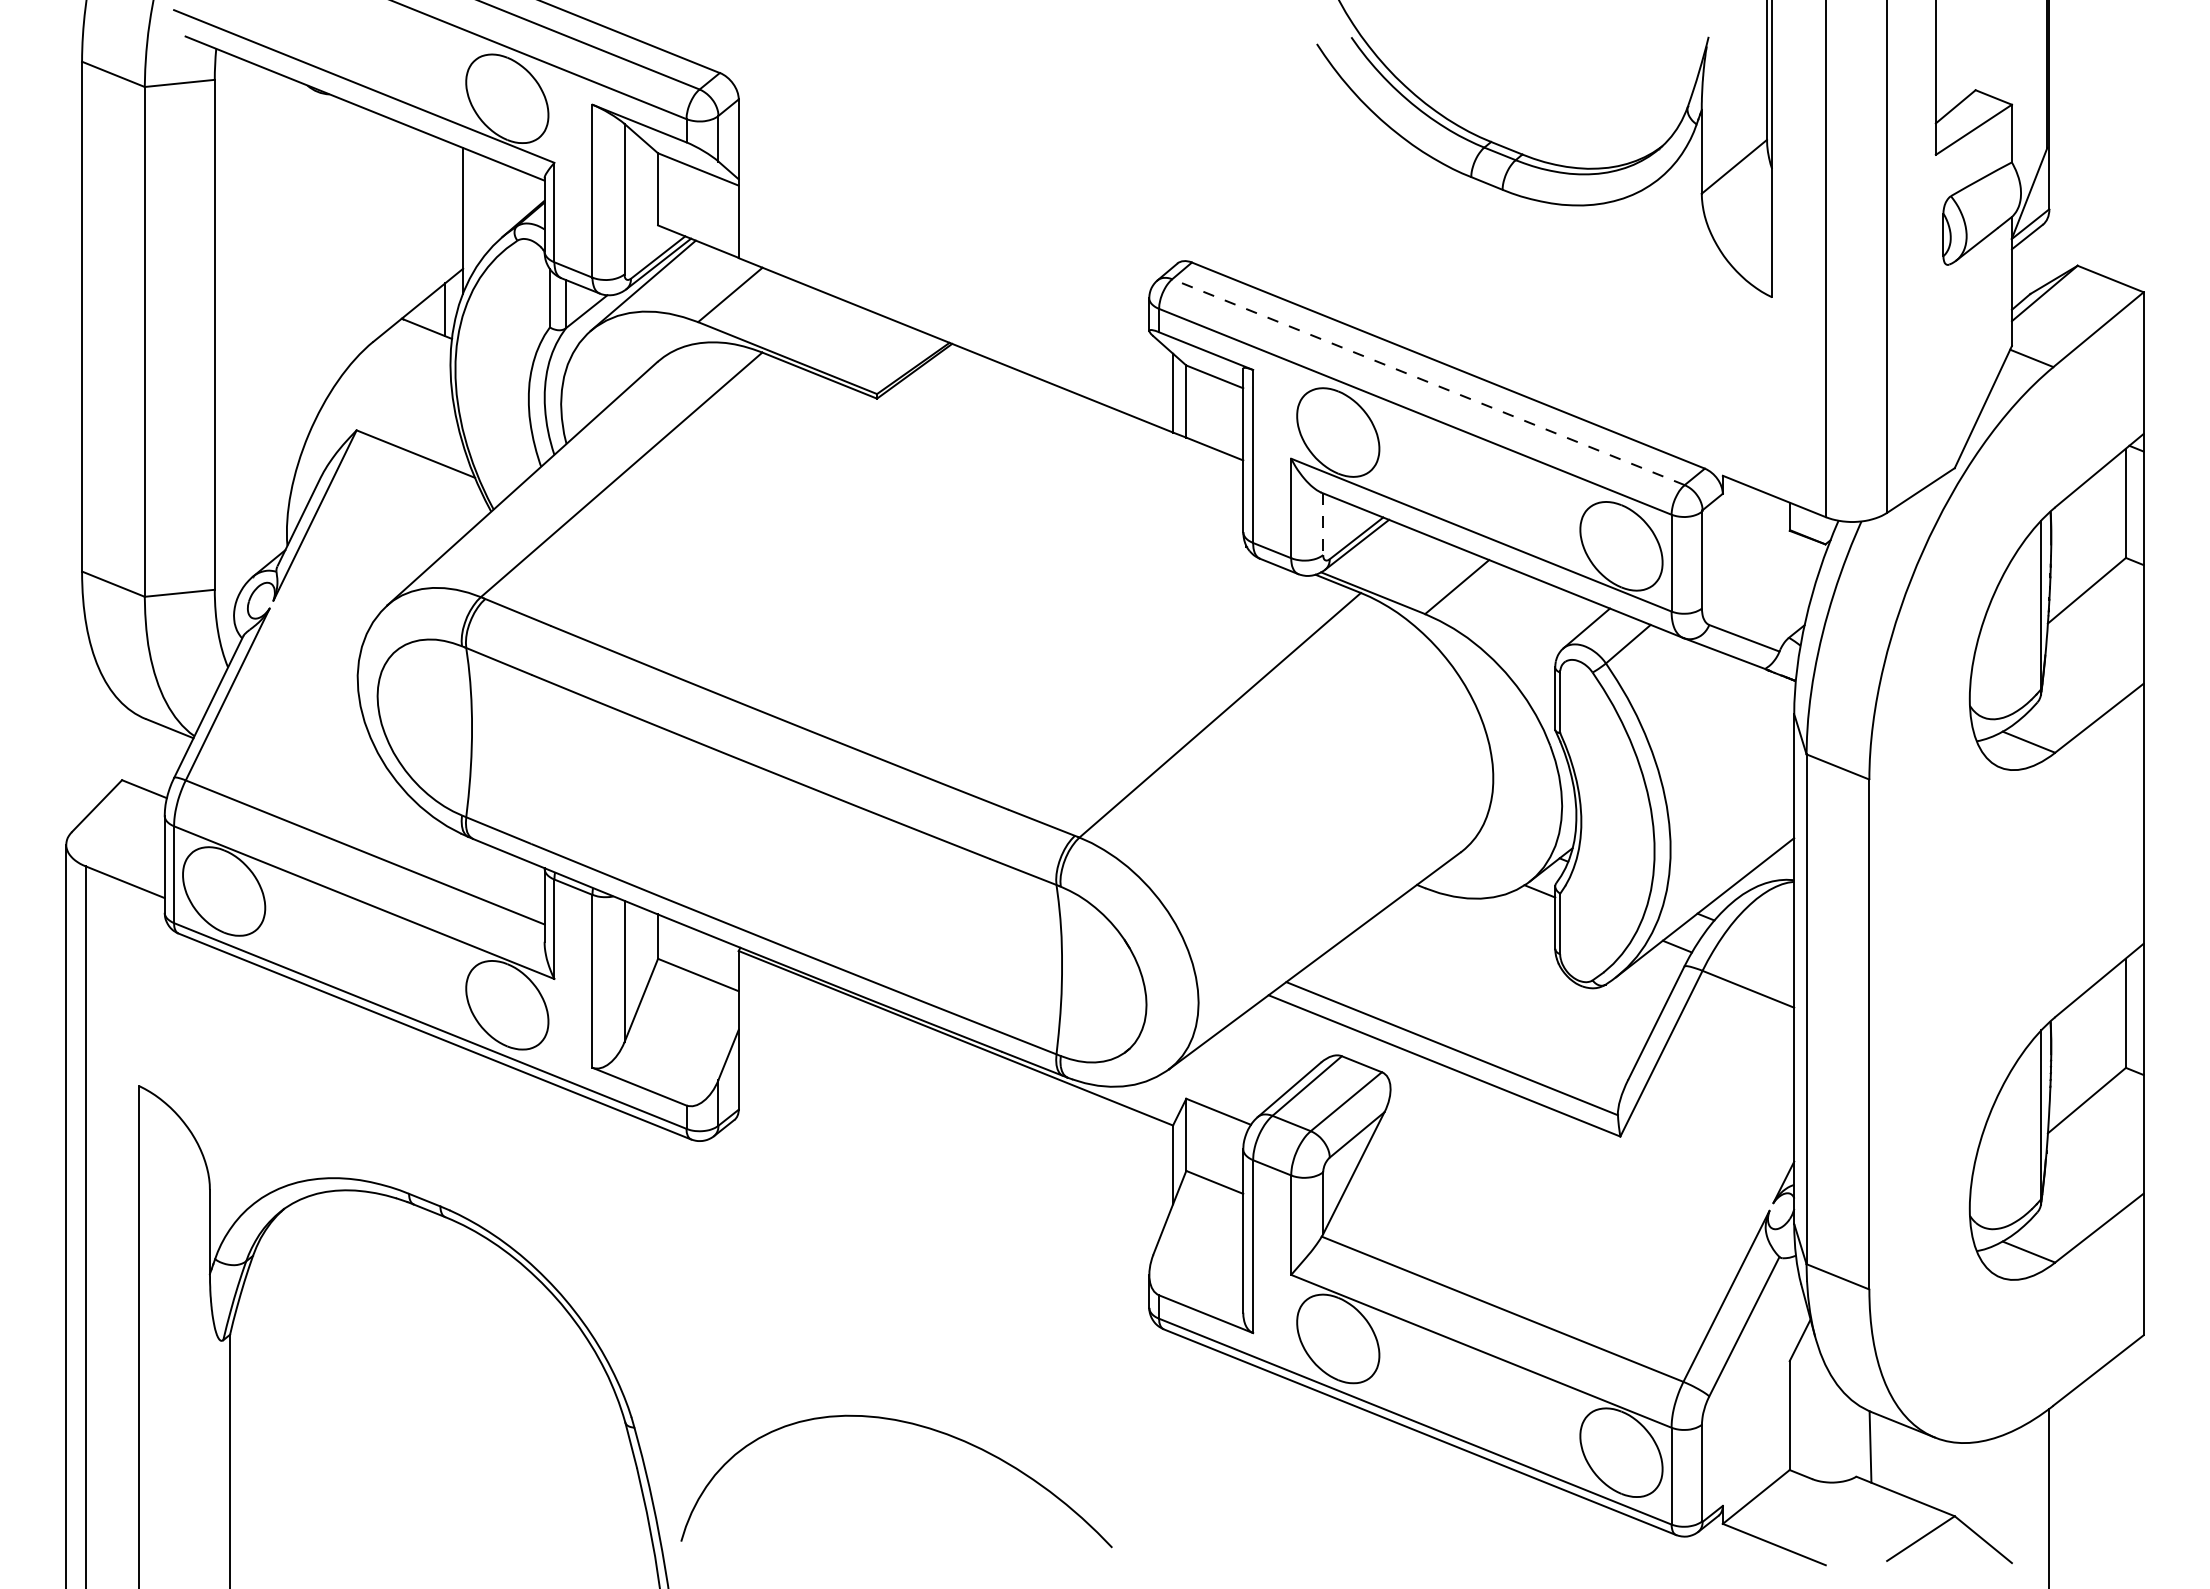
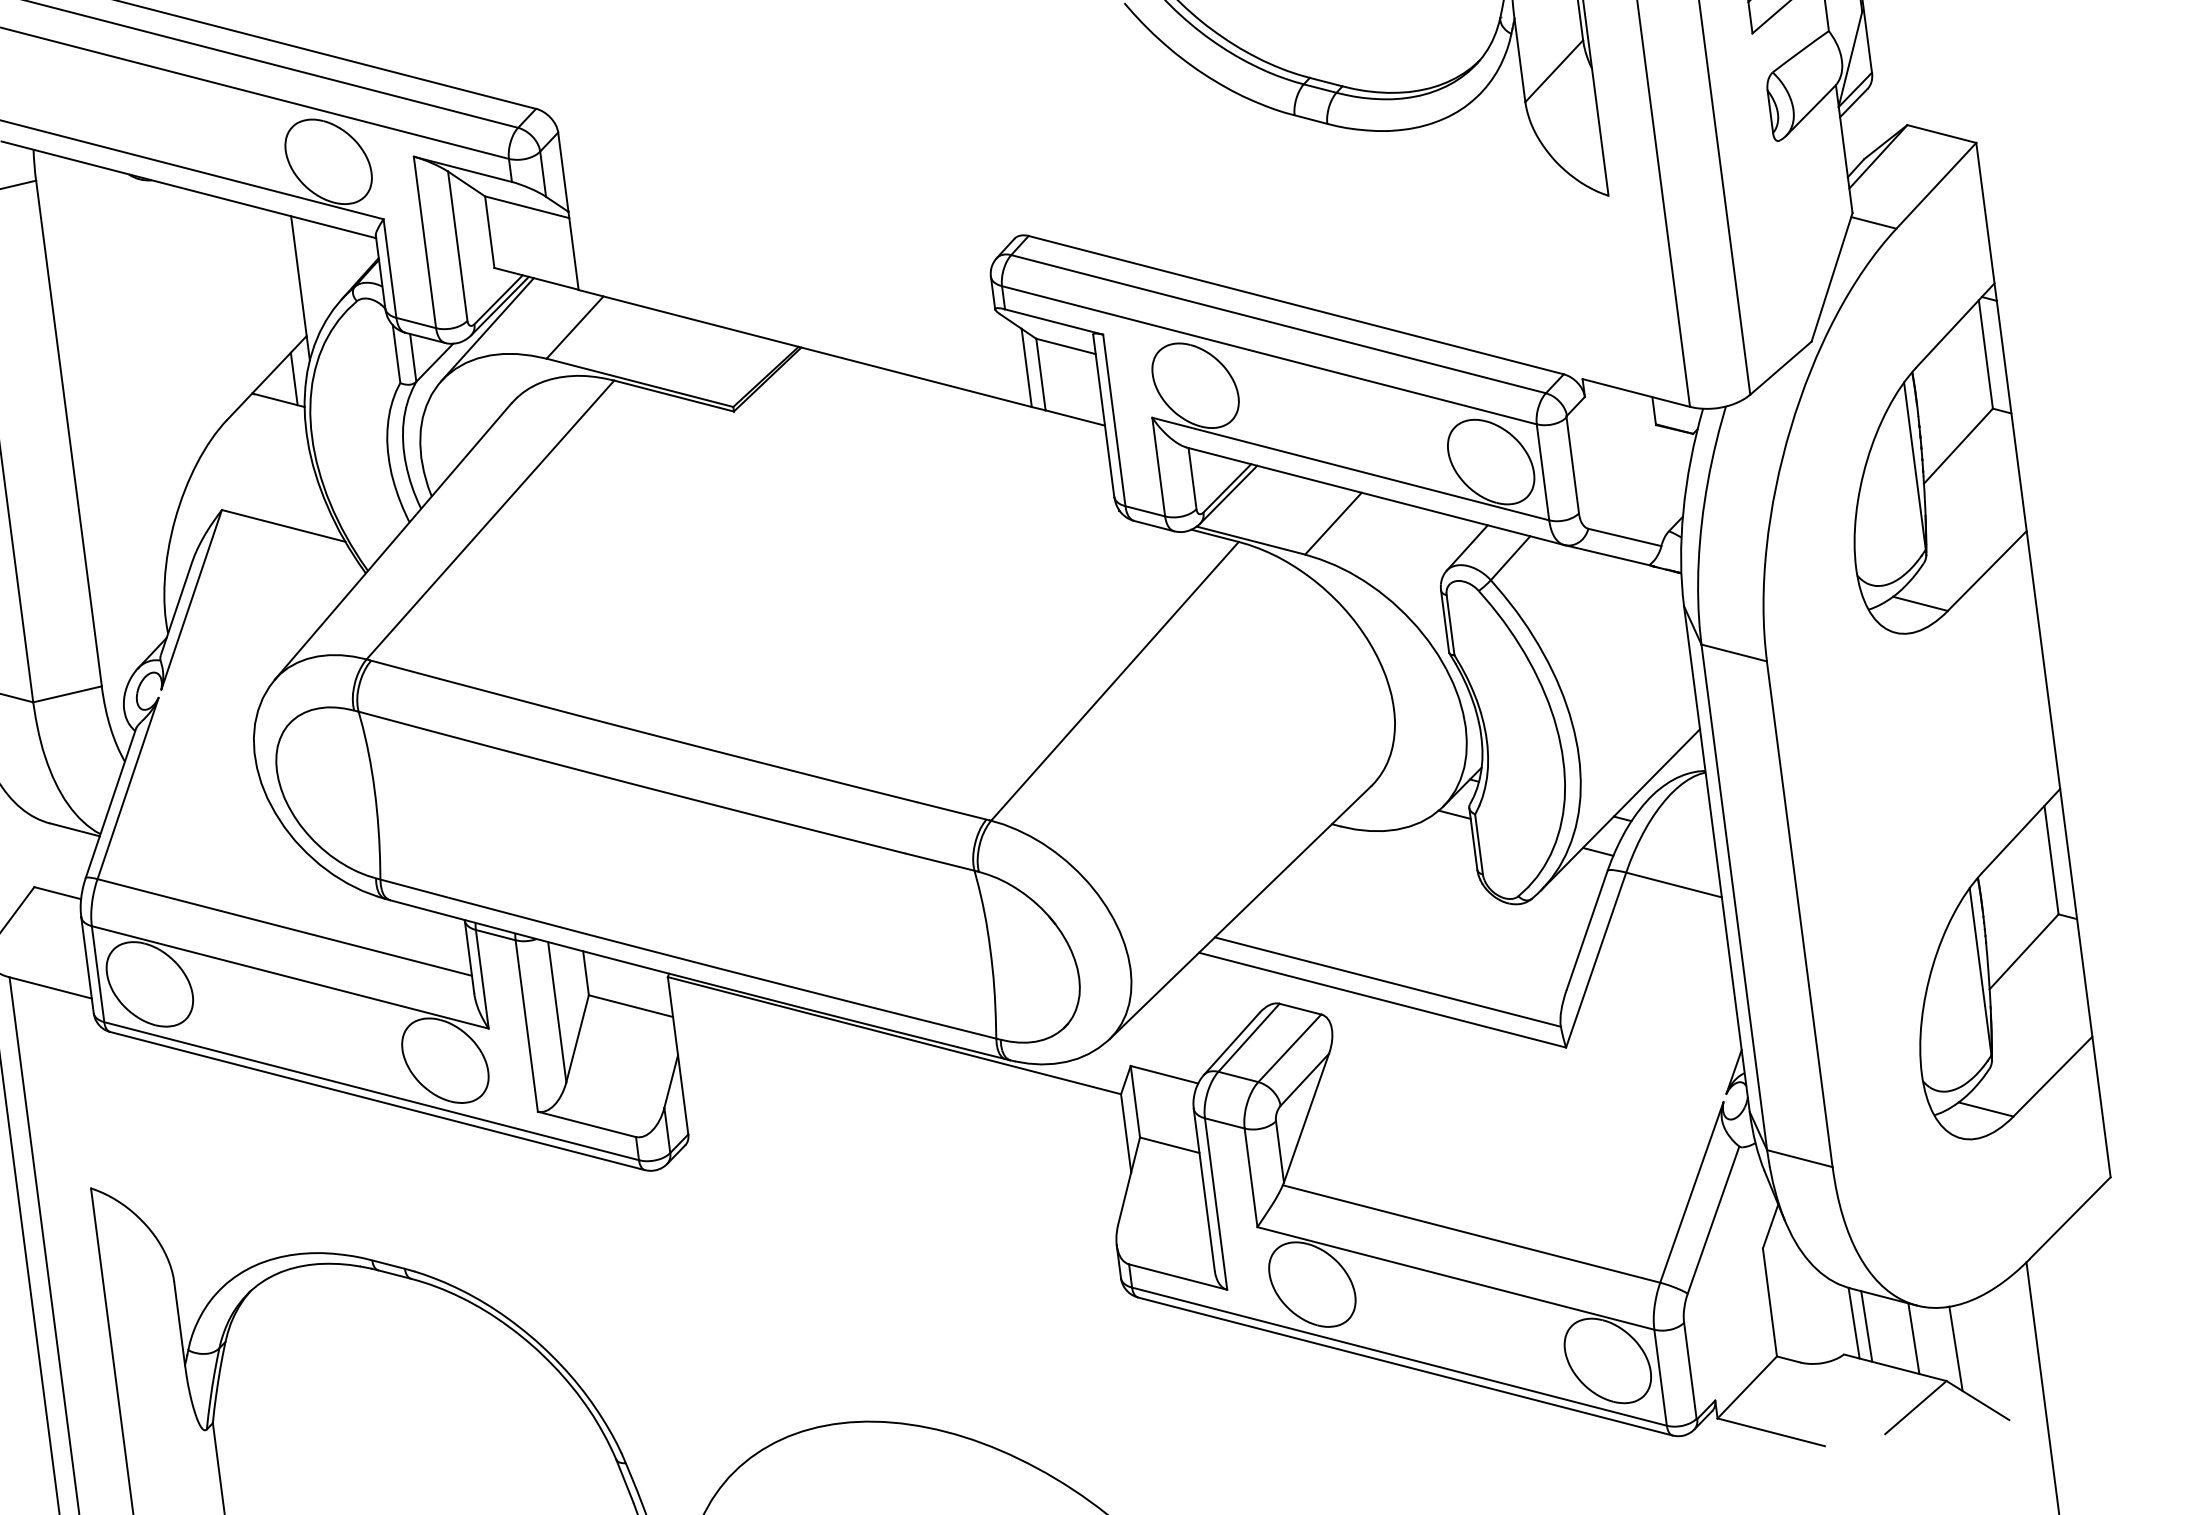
line: (1428, 382) -> (1278, 324), dashed -> solid
line: (1323, 524) -> (1192, 478), dashed -> solid
line: (1882, 1451) -> (1866, 1326), added
line: (1927, 1469) -> (1913, 1338), added
line: (1968, 1485) -> (1956, 1348), added

